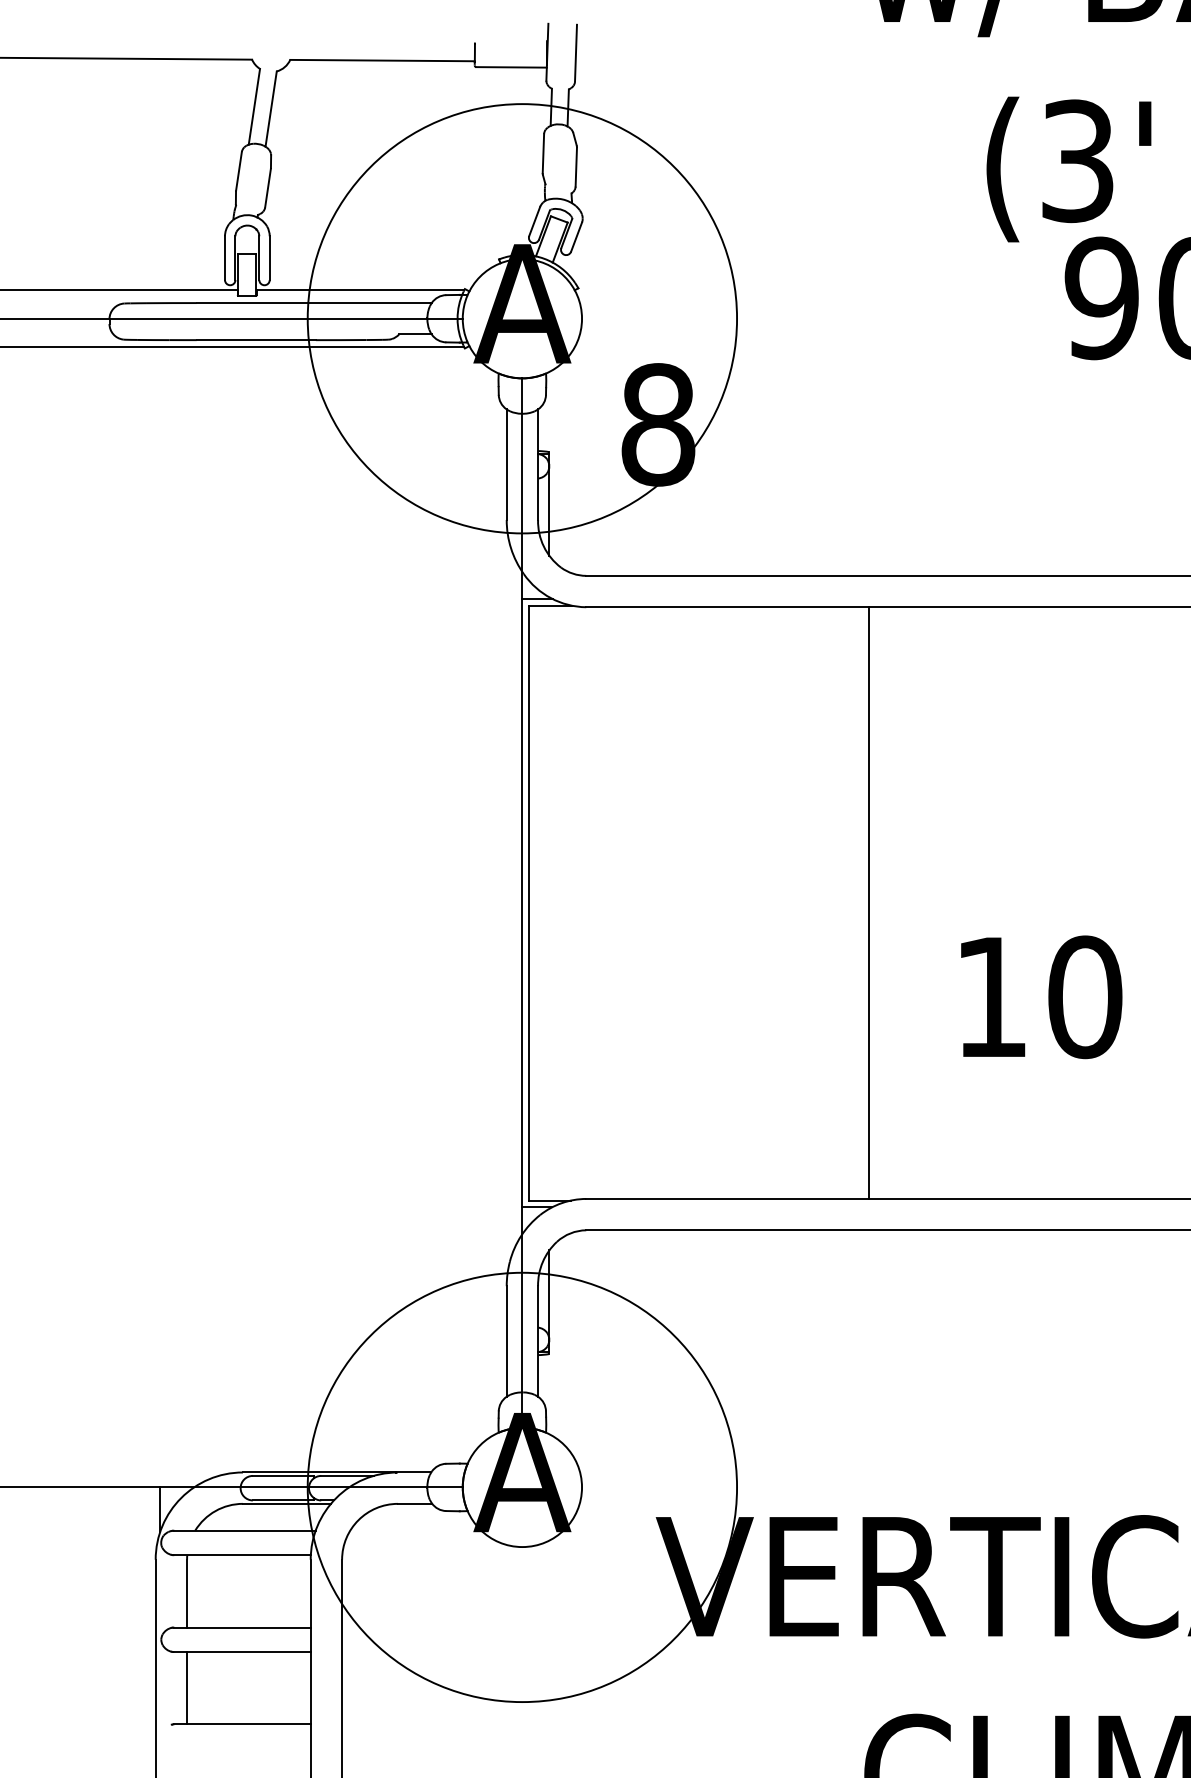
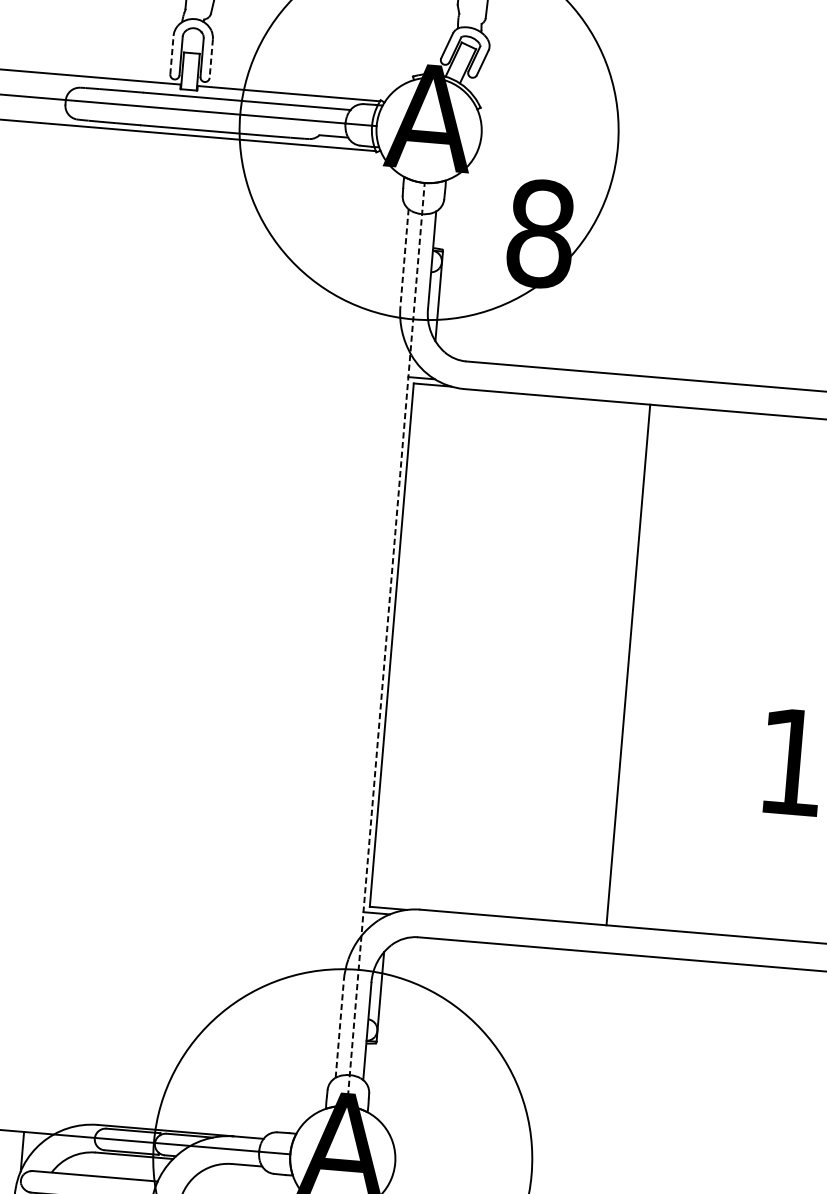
line: (225, 258) -> (172, 55), solid -> dashed
line: (269, 258) -> (211, 58), solid -> dashed
line: (506, 465) -> (404, 258), solid -> dashed
line: (868, 902) -> (628, 664), moved
line: (522, 903) -> (386, 644), solid -> dashed
line: (506, 1340) -> (339, 1028), solid -> dashed

